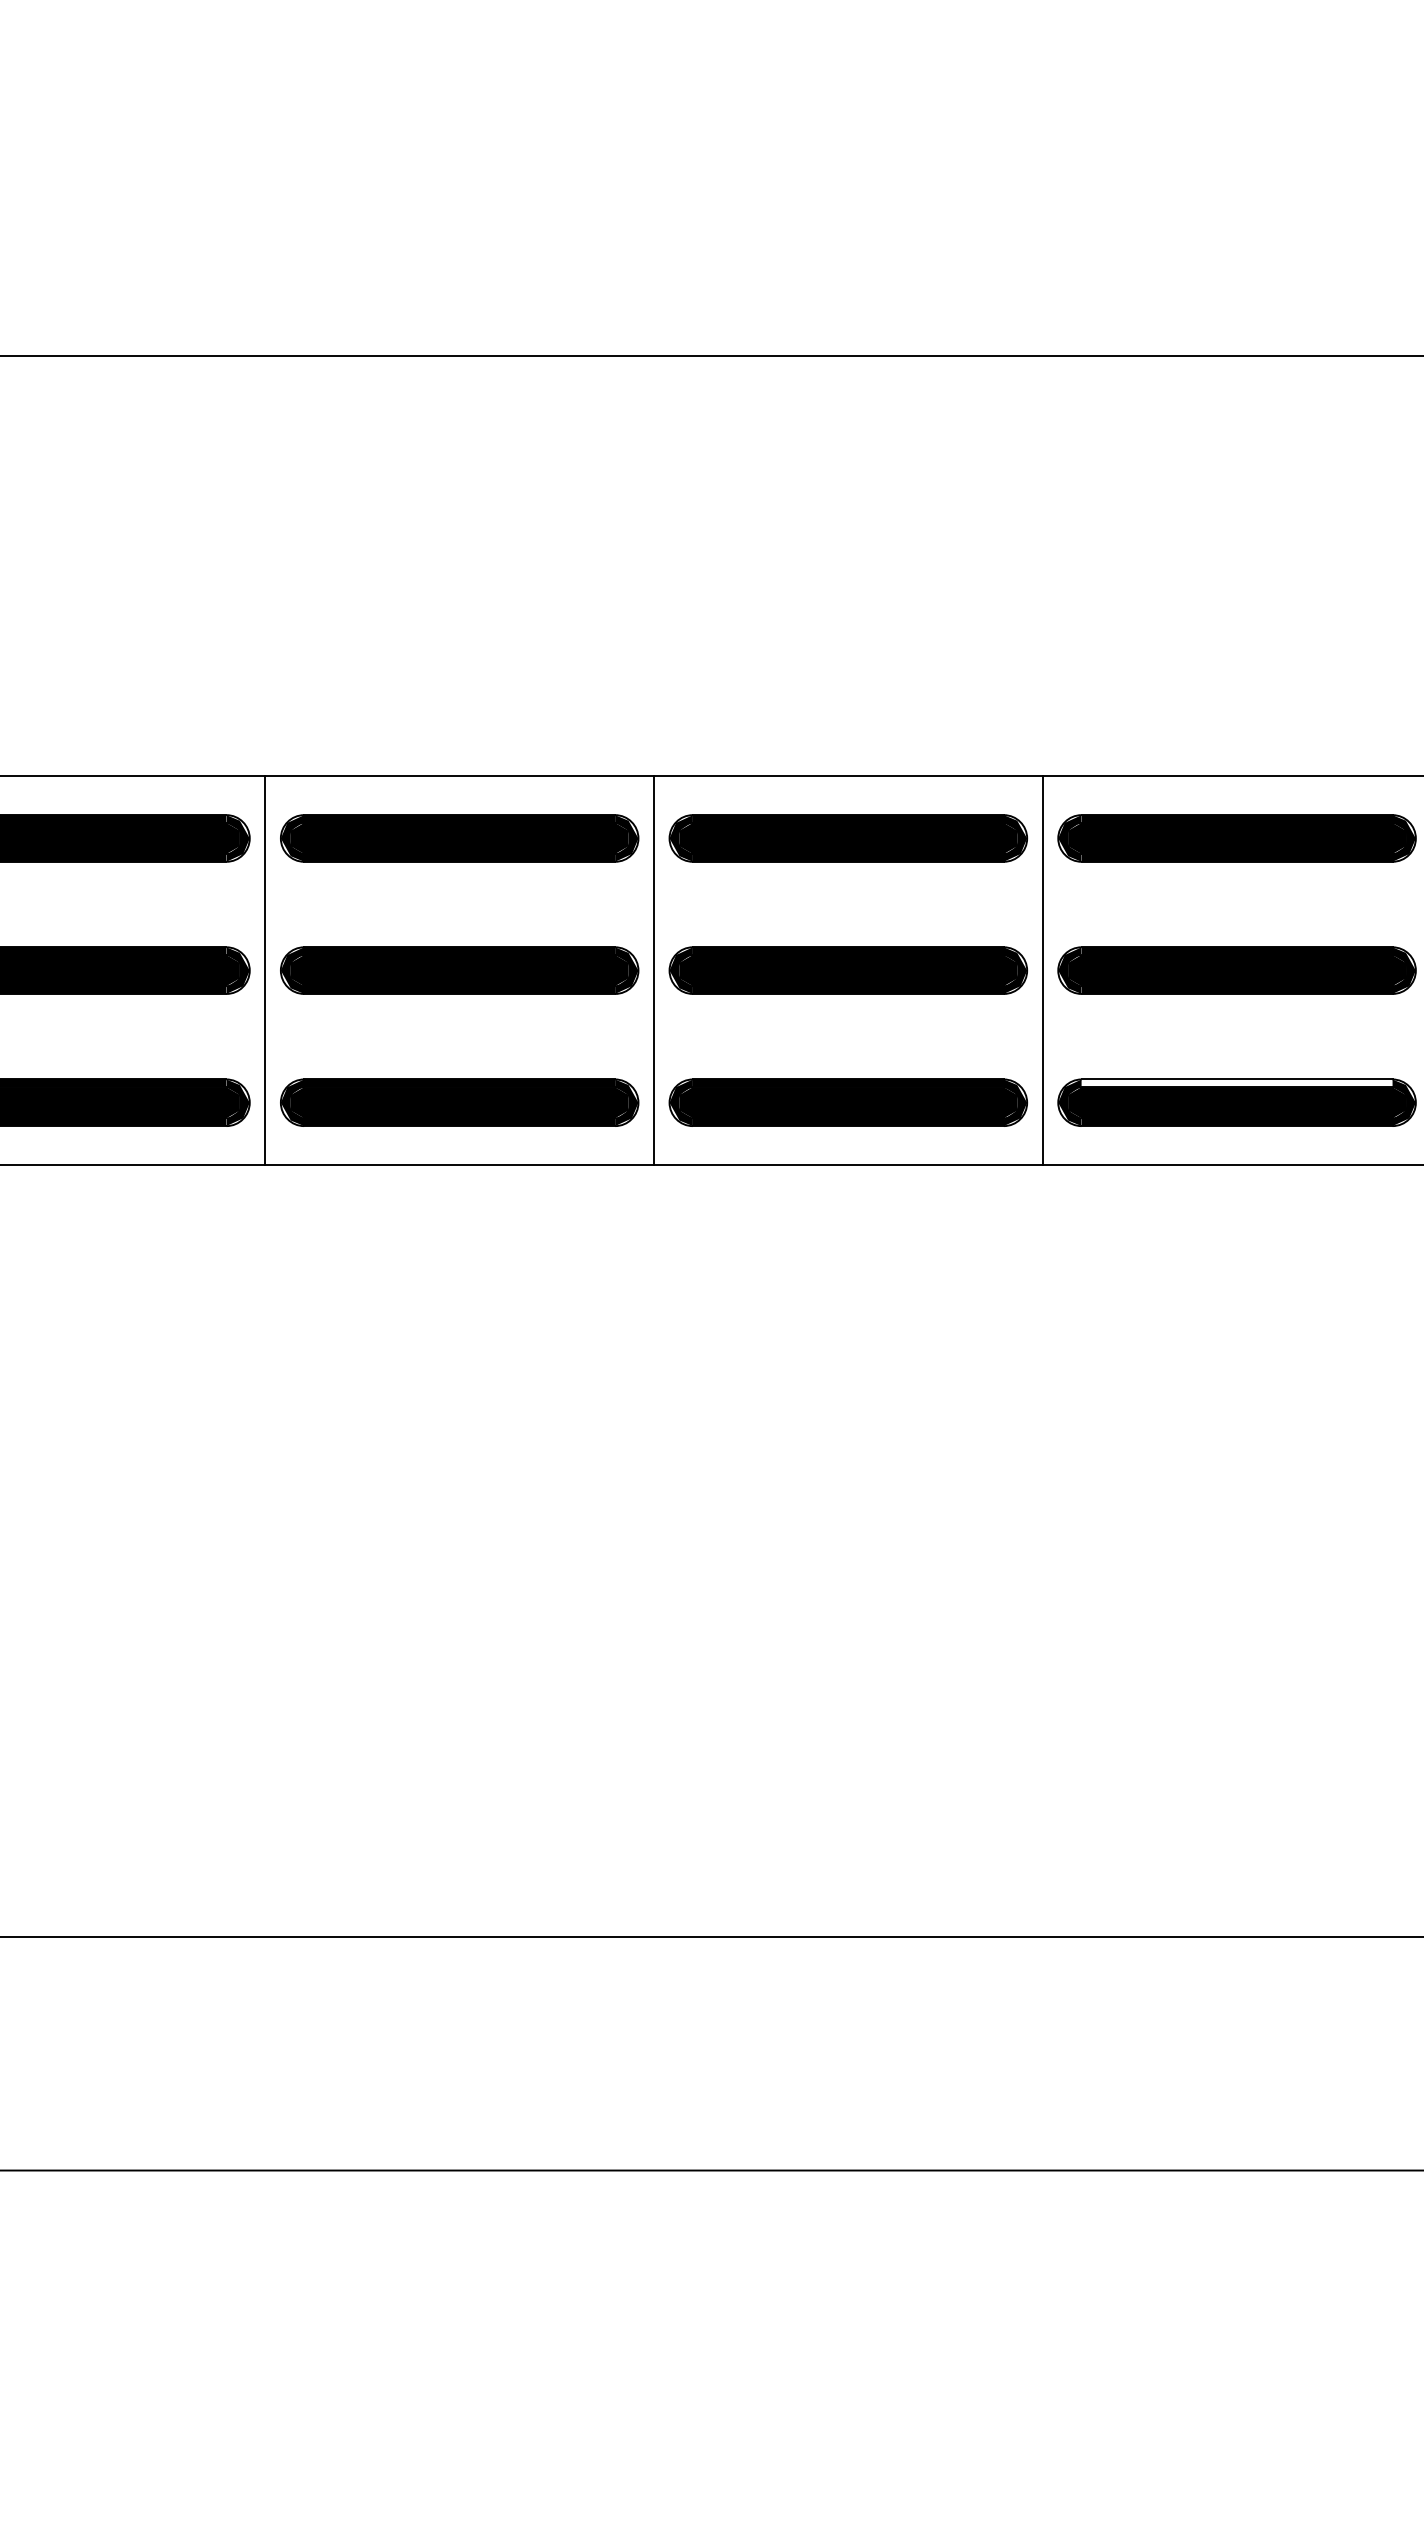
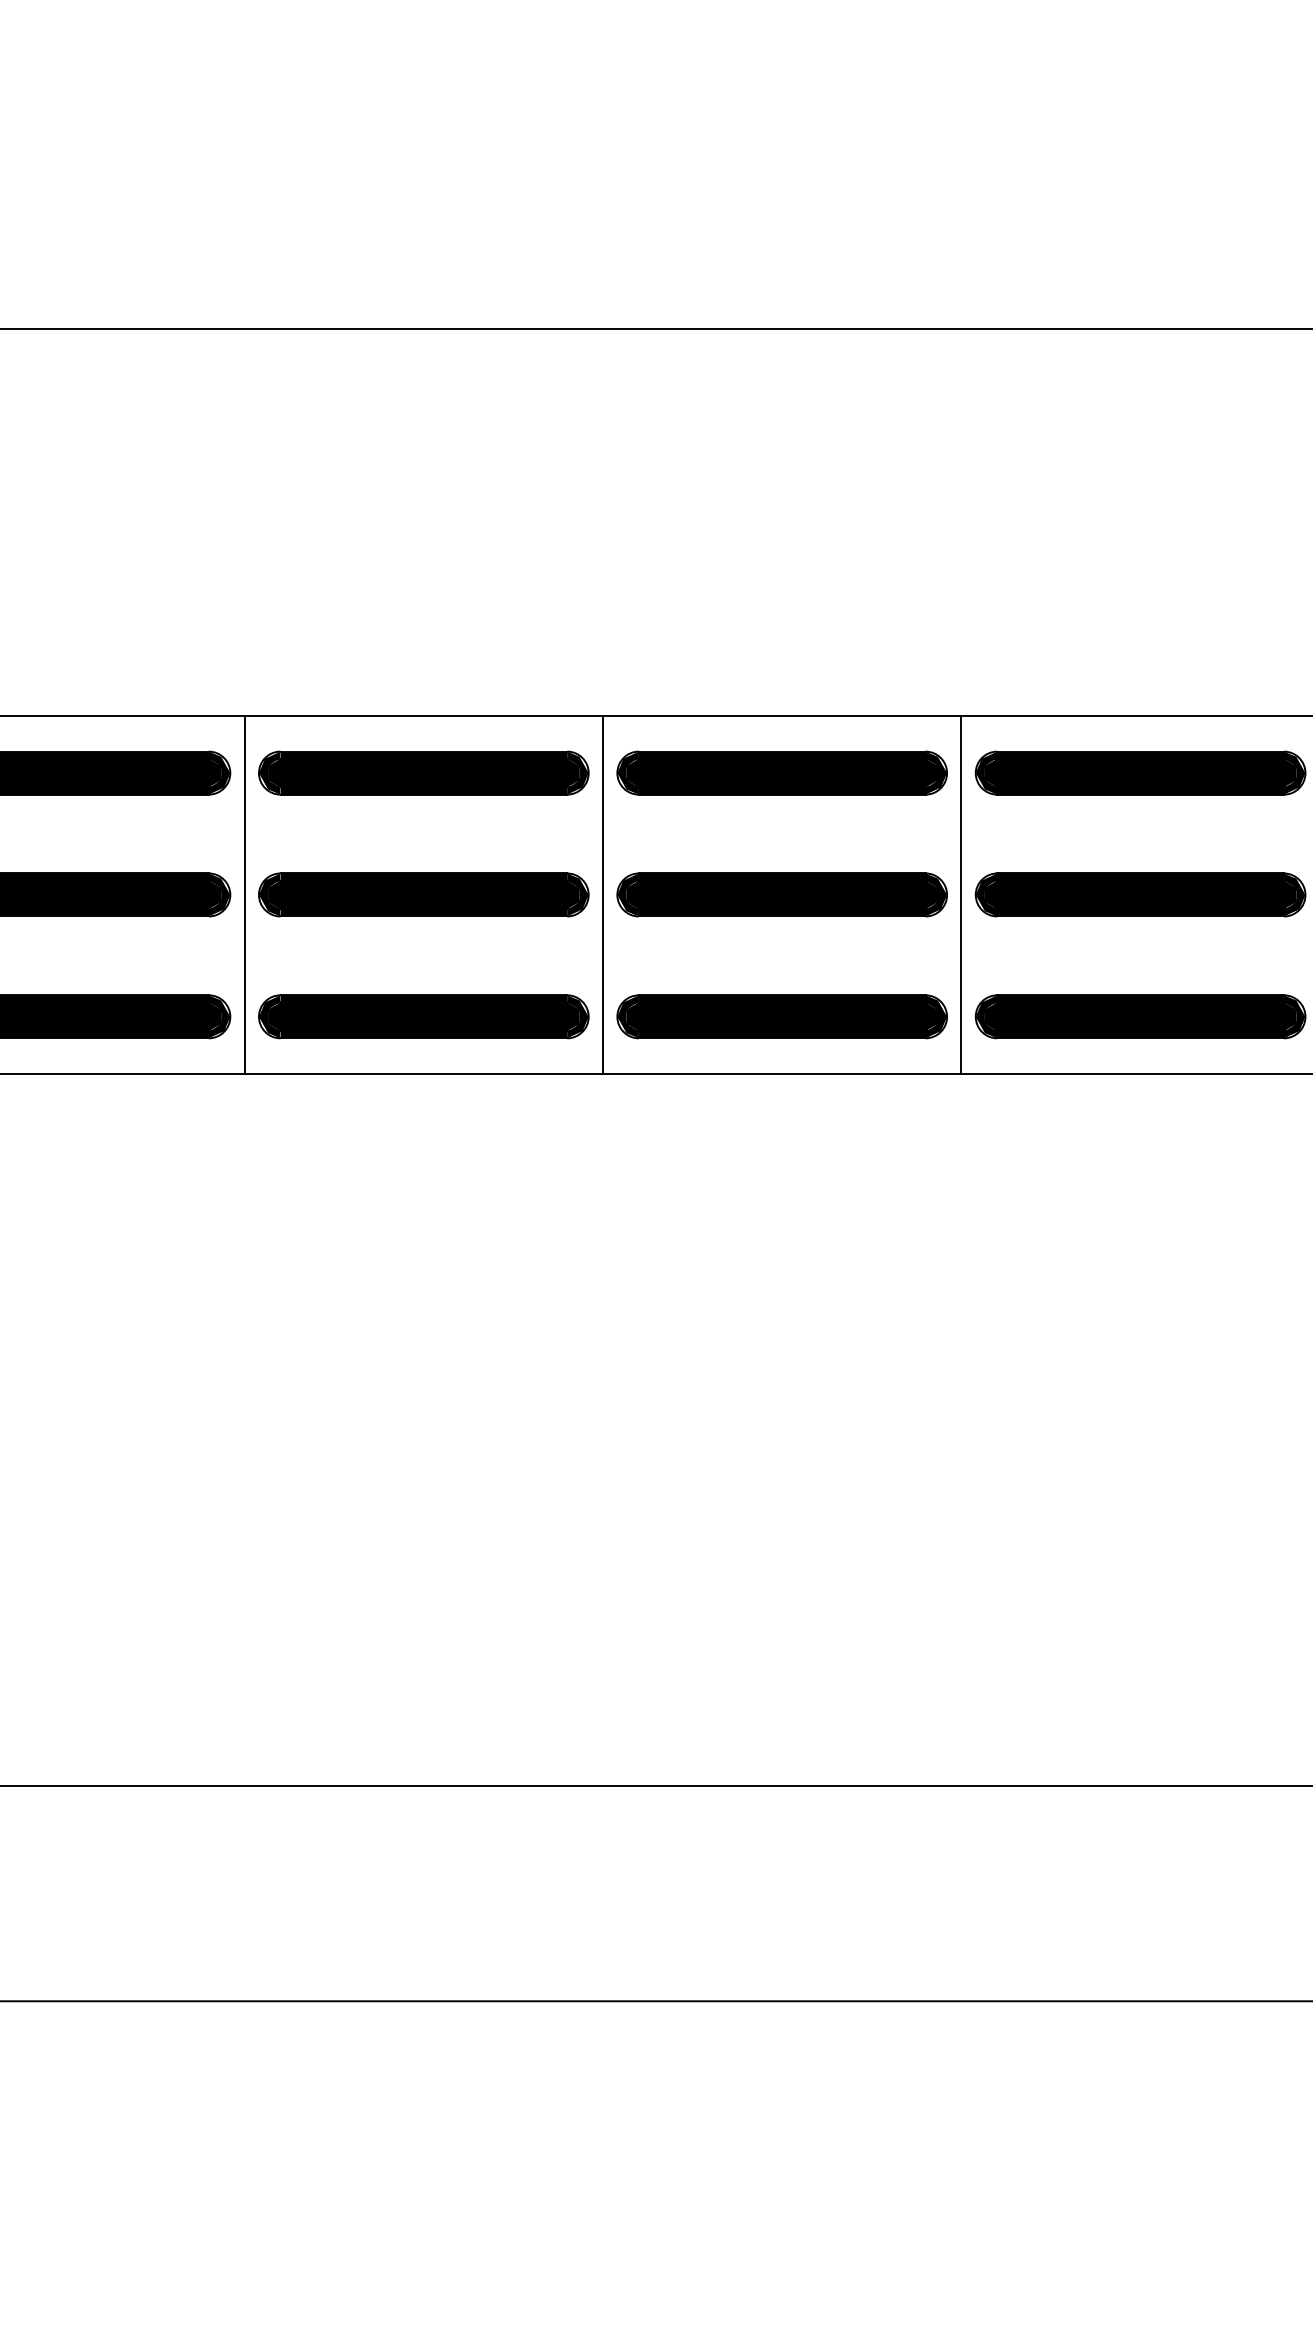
fill: (1236, 1083) -> (1140, 999), added

